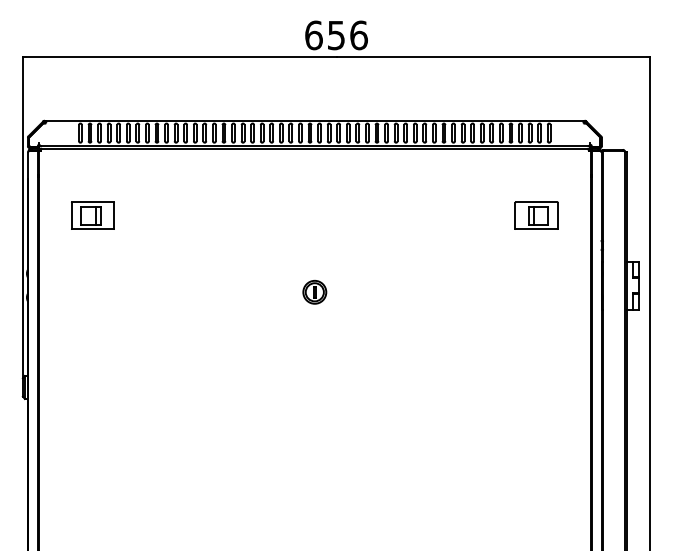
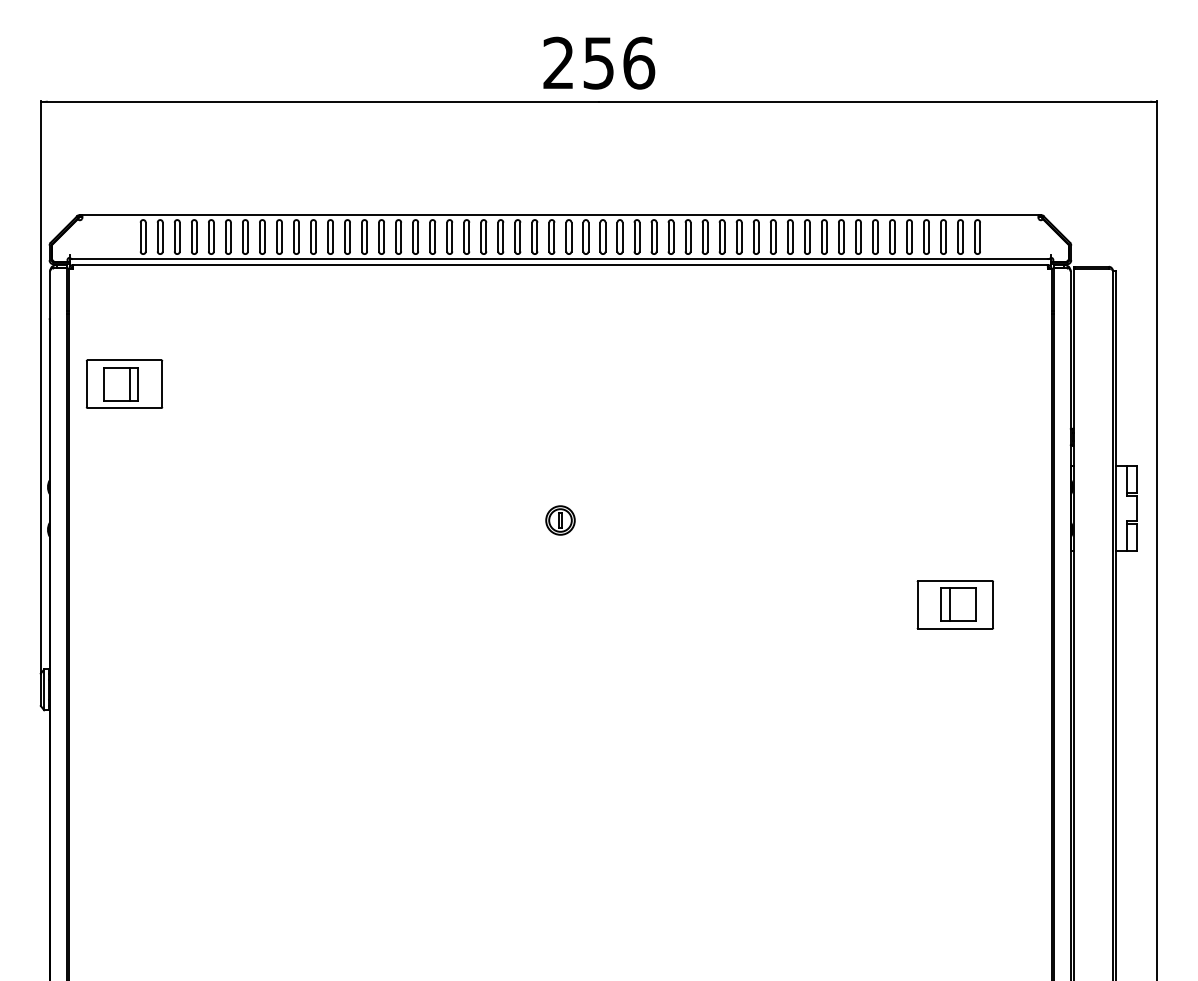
text: (313, 35) -> (558, 63), 656 -> 256
part: (92, 215) -> (123, 383), moved
part: (536, 215) -> (955, 604), moved
part: (314, 292) -> (559, 520), size x0.7

